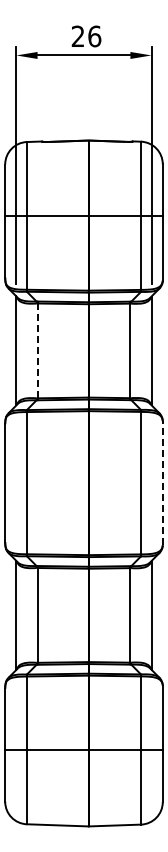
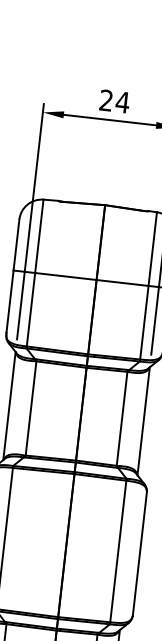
text: (94, 36) -> (122, 102), 26 -> 24
line: (38, 350) -> (31, 408), dashed -> solid
line: (162, 482) -> (139, 553), dashed -> solid

